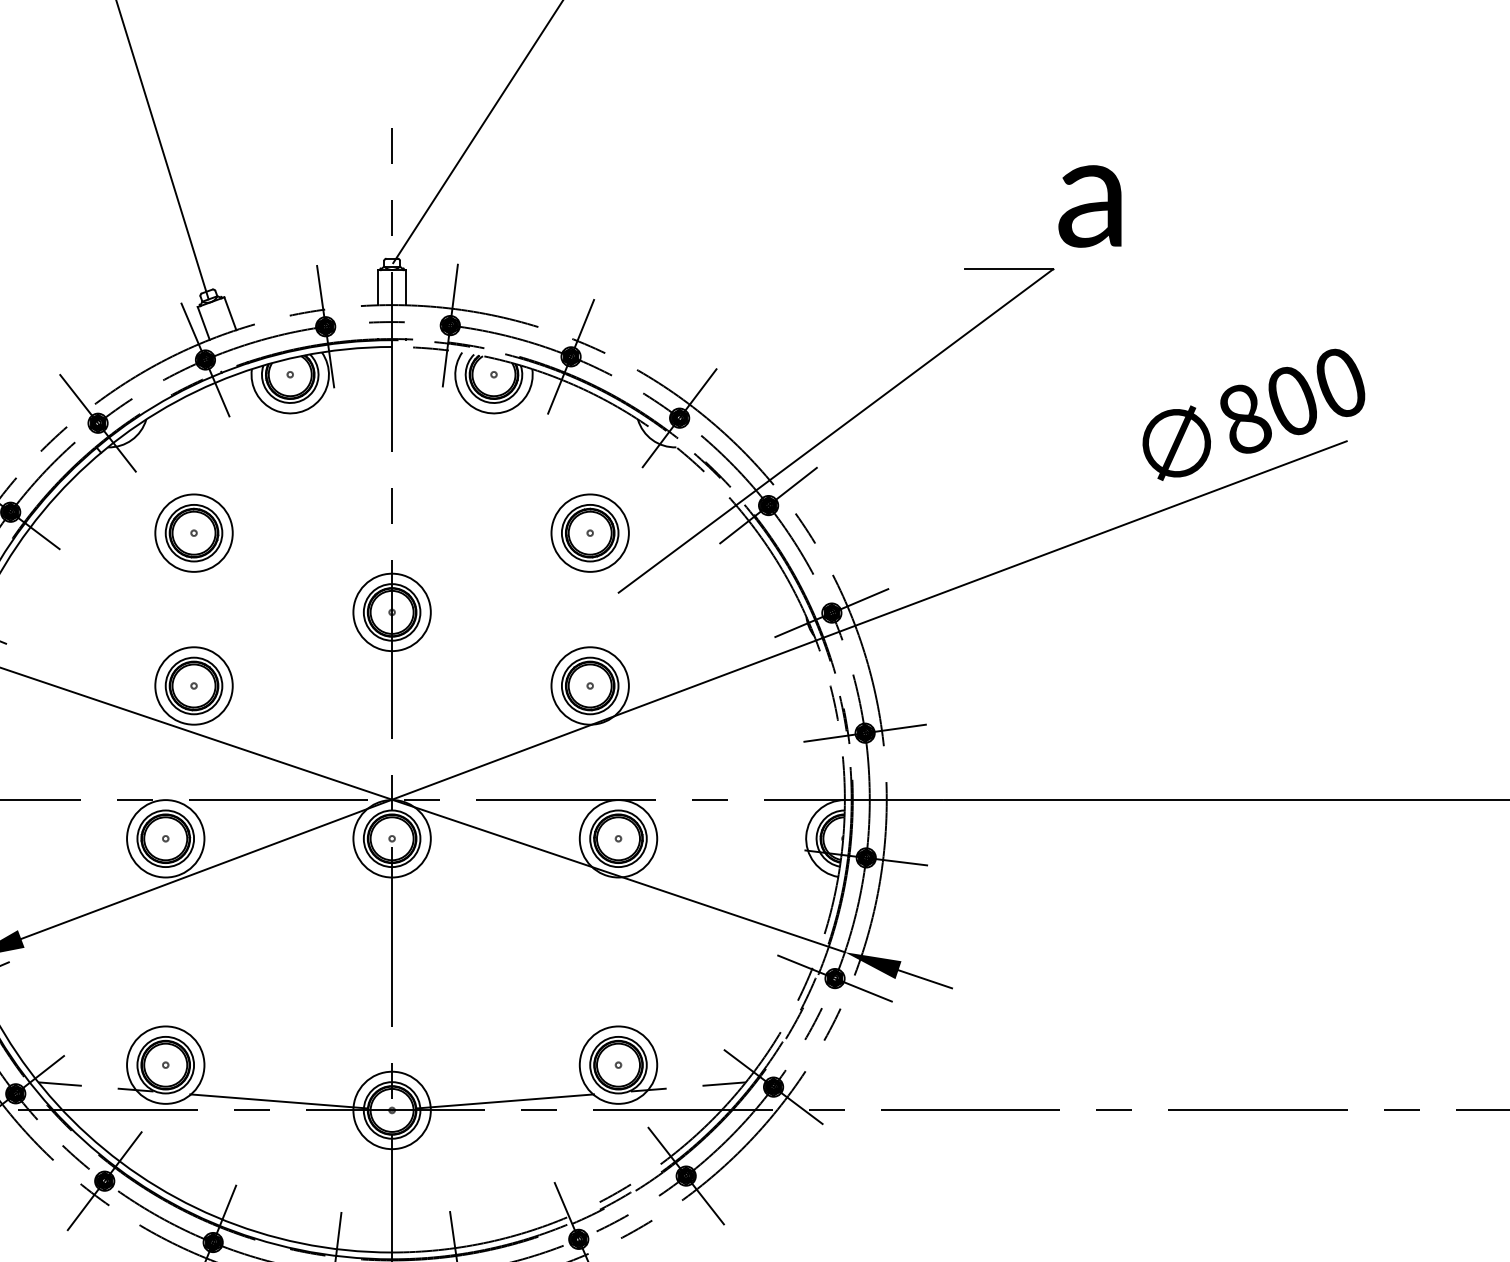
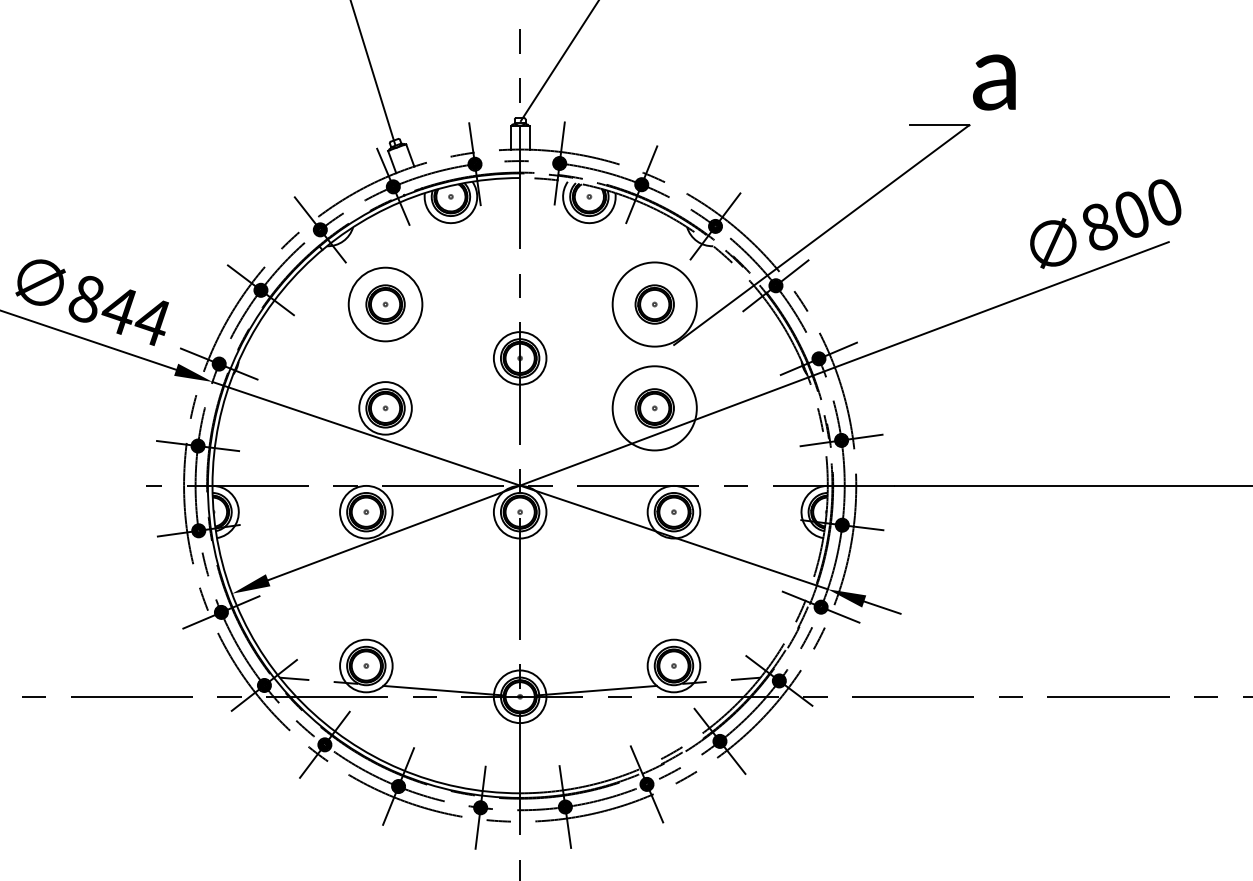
circle: (193, 533) -> (385, 304), size x1.4
circle: (589, 533) -> (654, 304), size x1.6
circle: (589, 686) -> (654, 408), size x1.6

